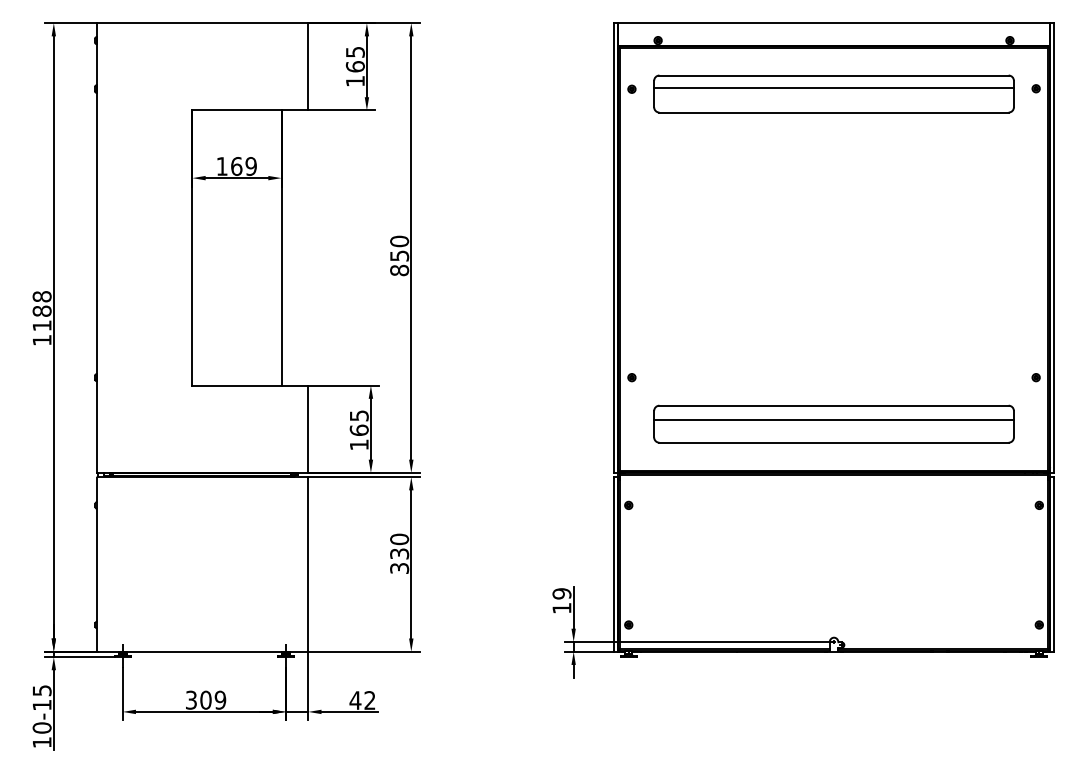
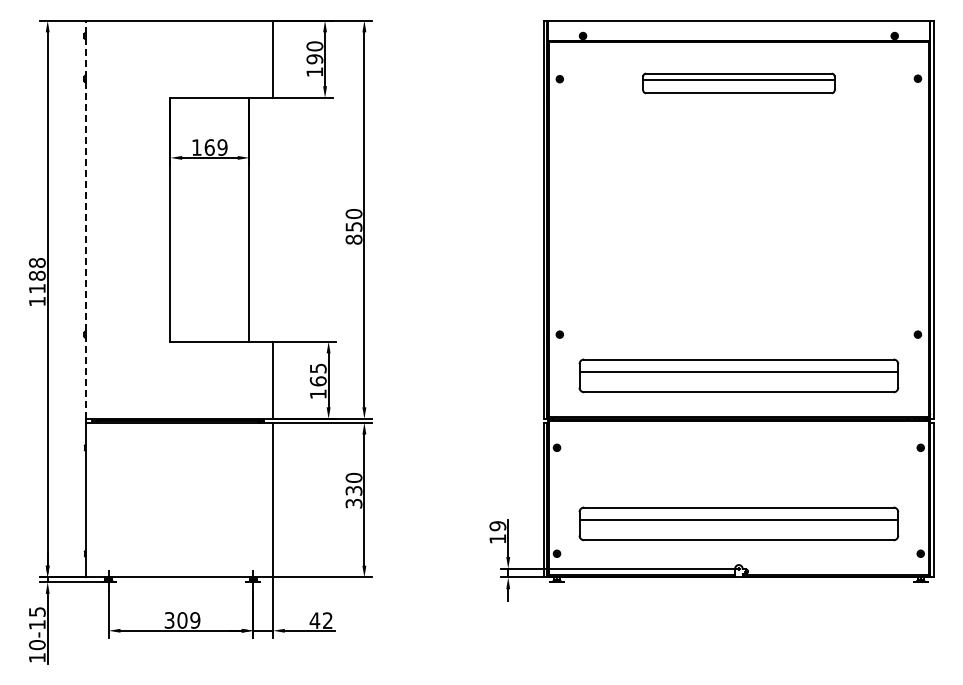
text: (354, 59) -> (314, 52), 165 -> 190
part: (833, 94) -> (738, 83), size x0.6
line: (97, 247) -> (86, 219), solid -> dashed
part: (833, 590) -> (738, 523), added

